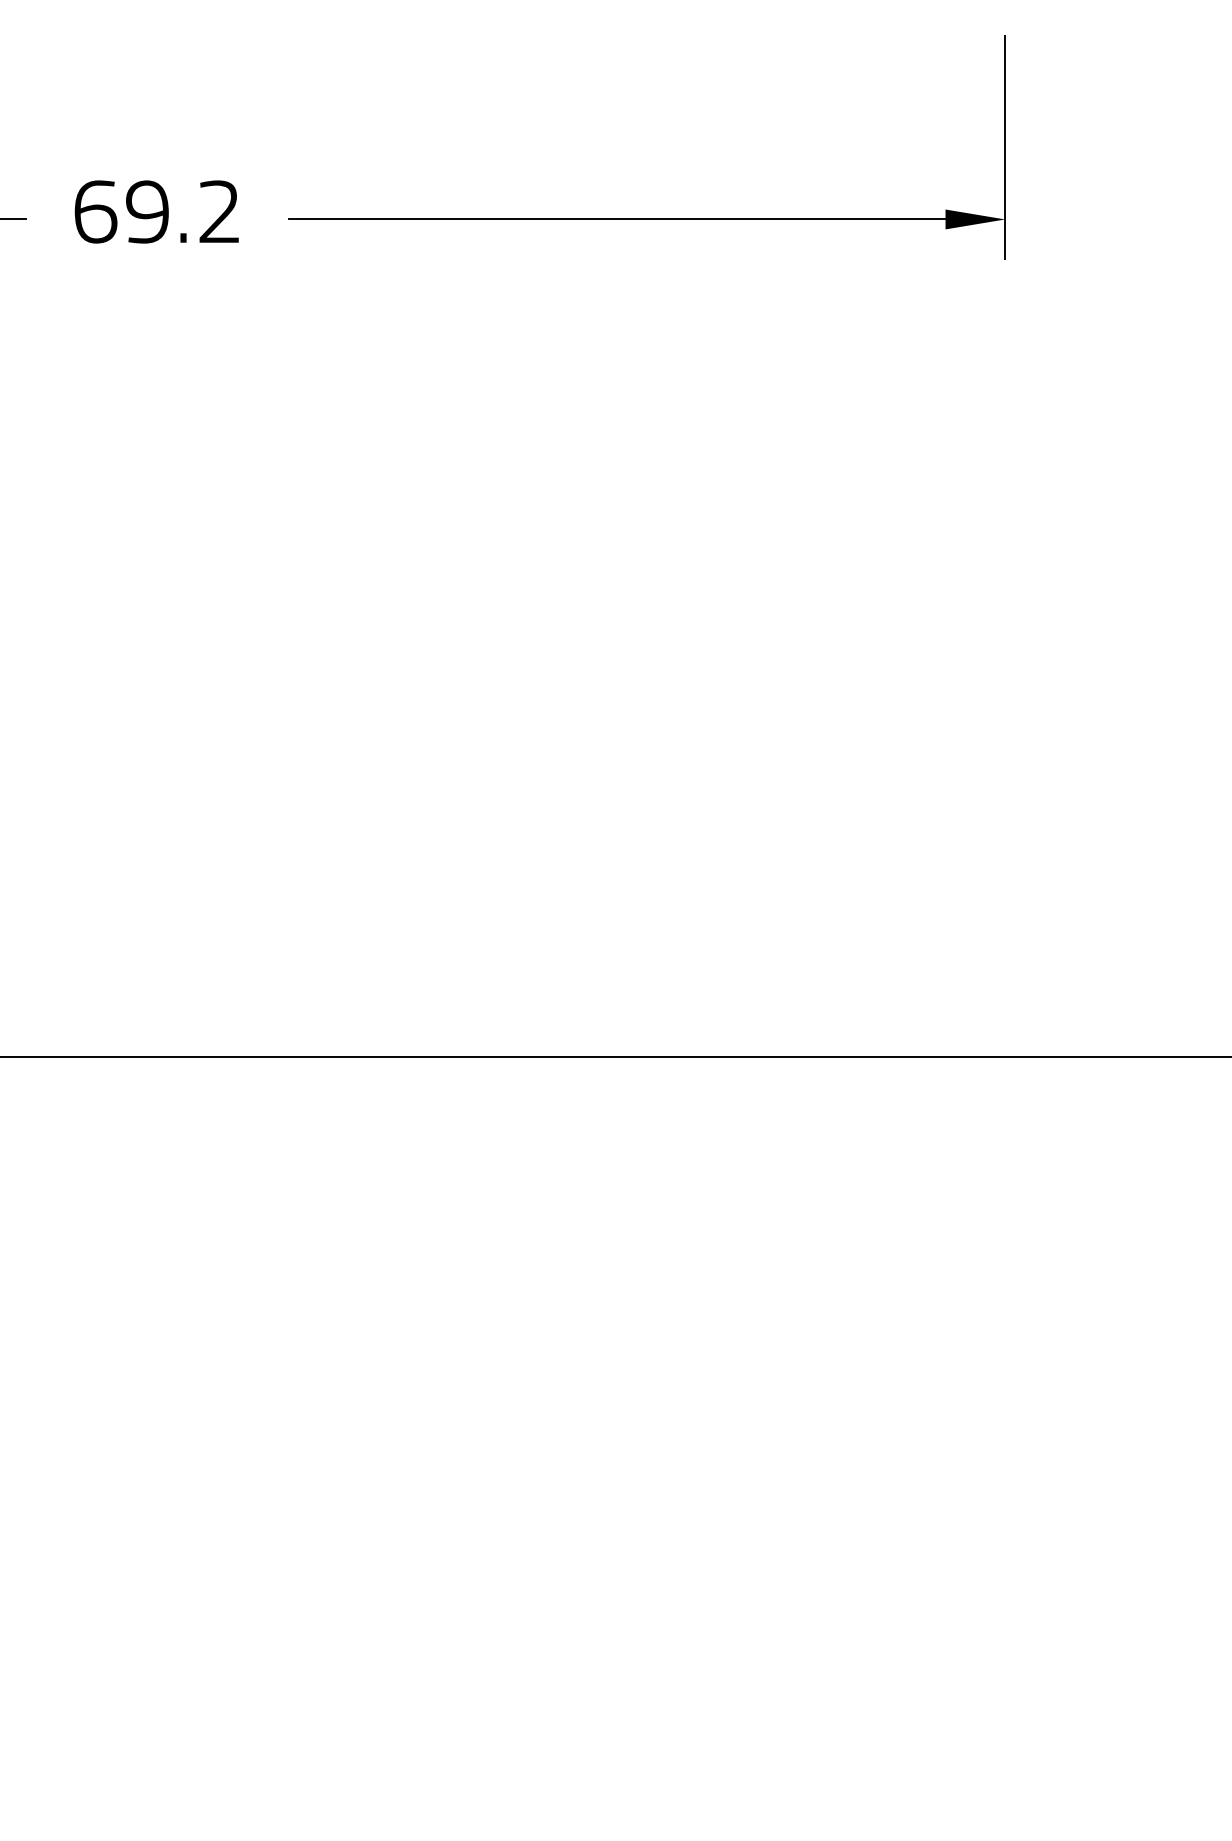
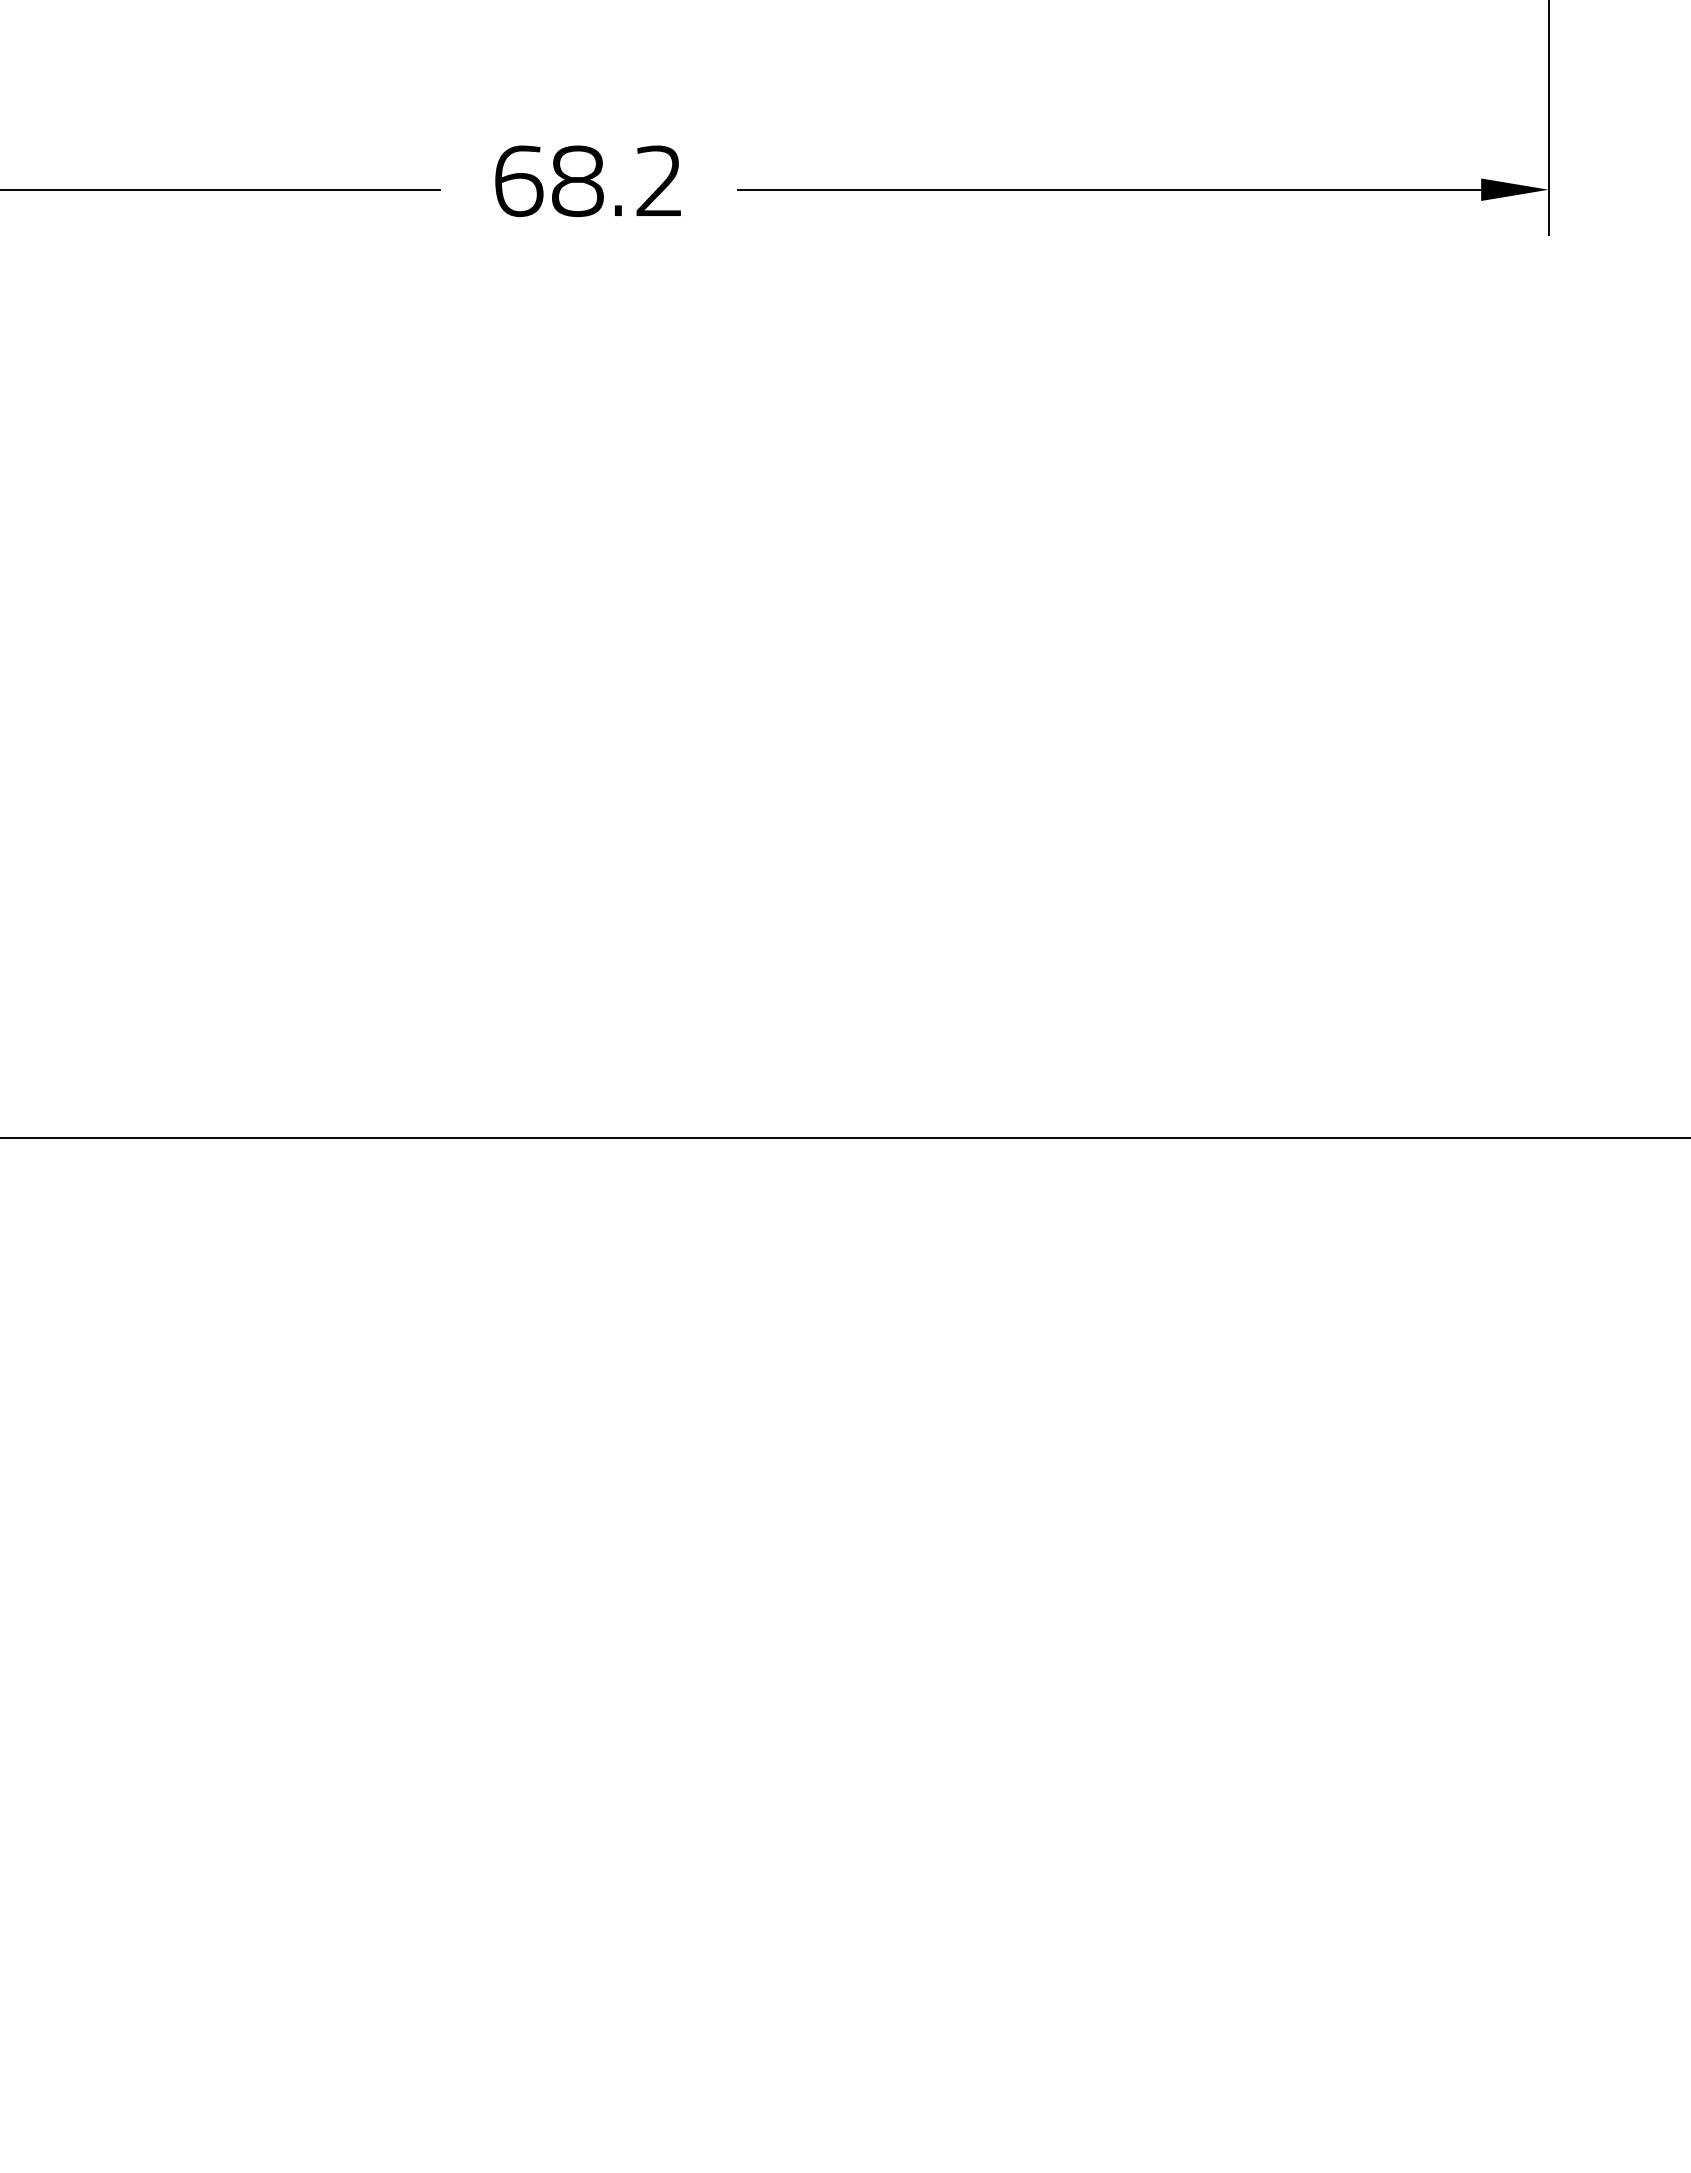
text: (147, 212) -> (577, 181), 69.2 -> 68.2

